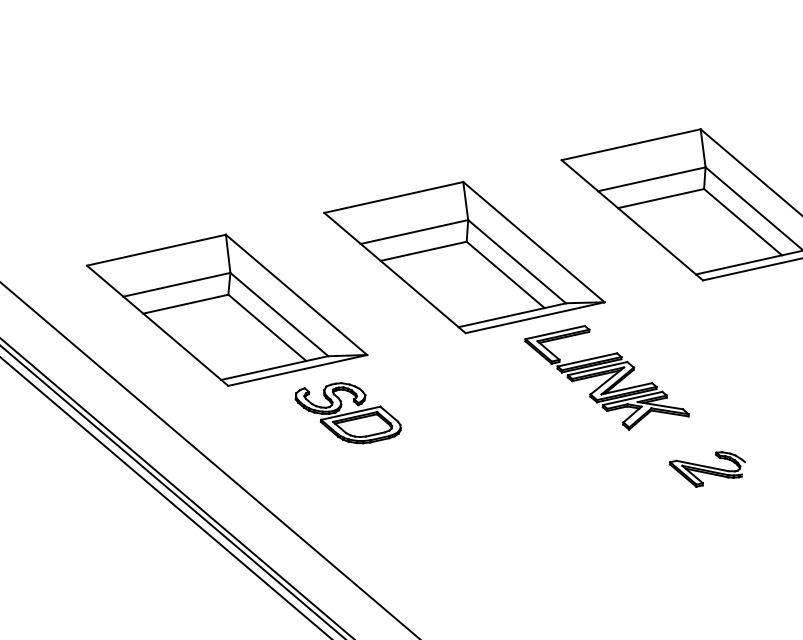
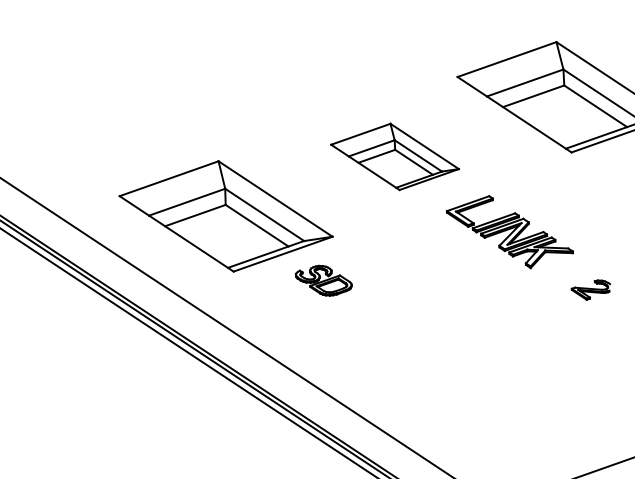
part: (463, 257) -> (394, 156), size x0.6
part: (347, 412) -> (323, 280), size x0.7
part: (706, 468) -> (590, 289), size x0.7

